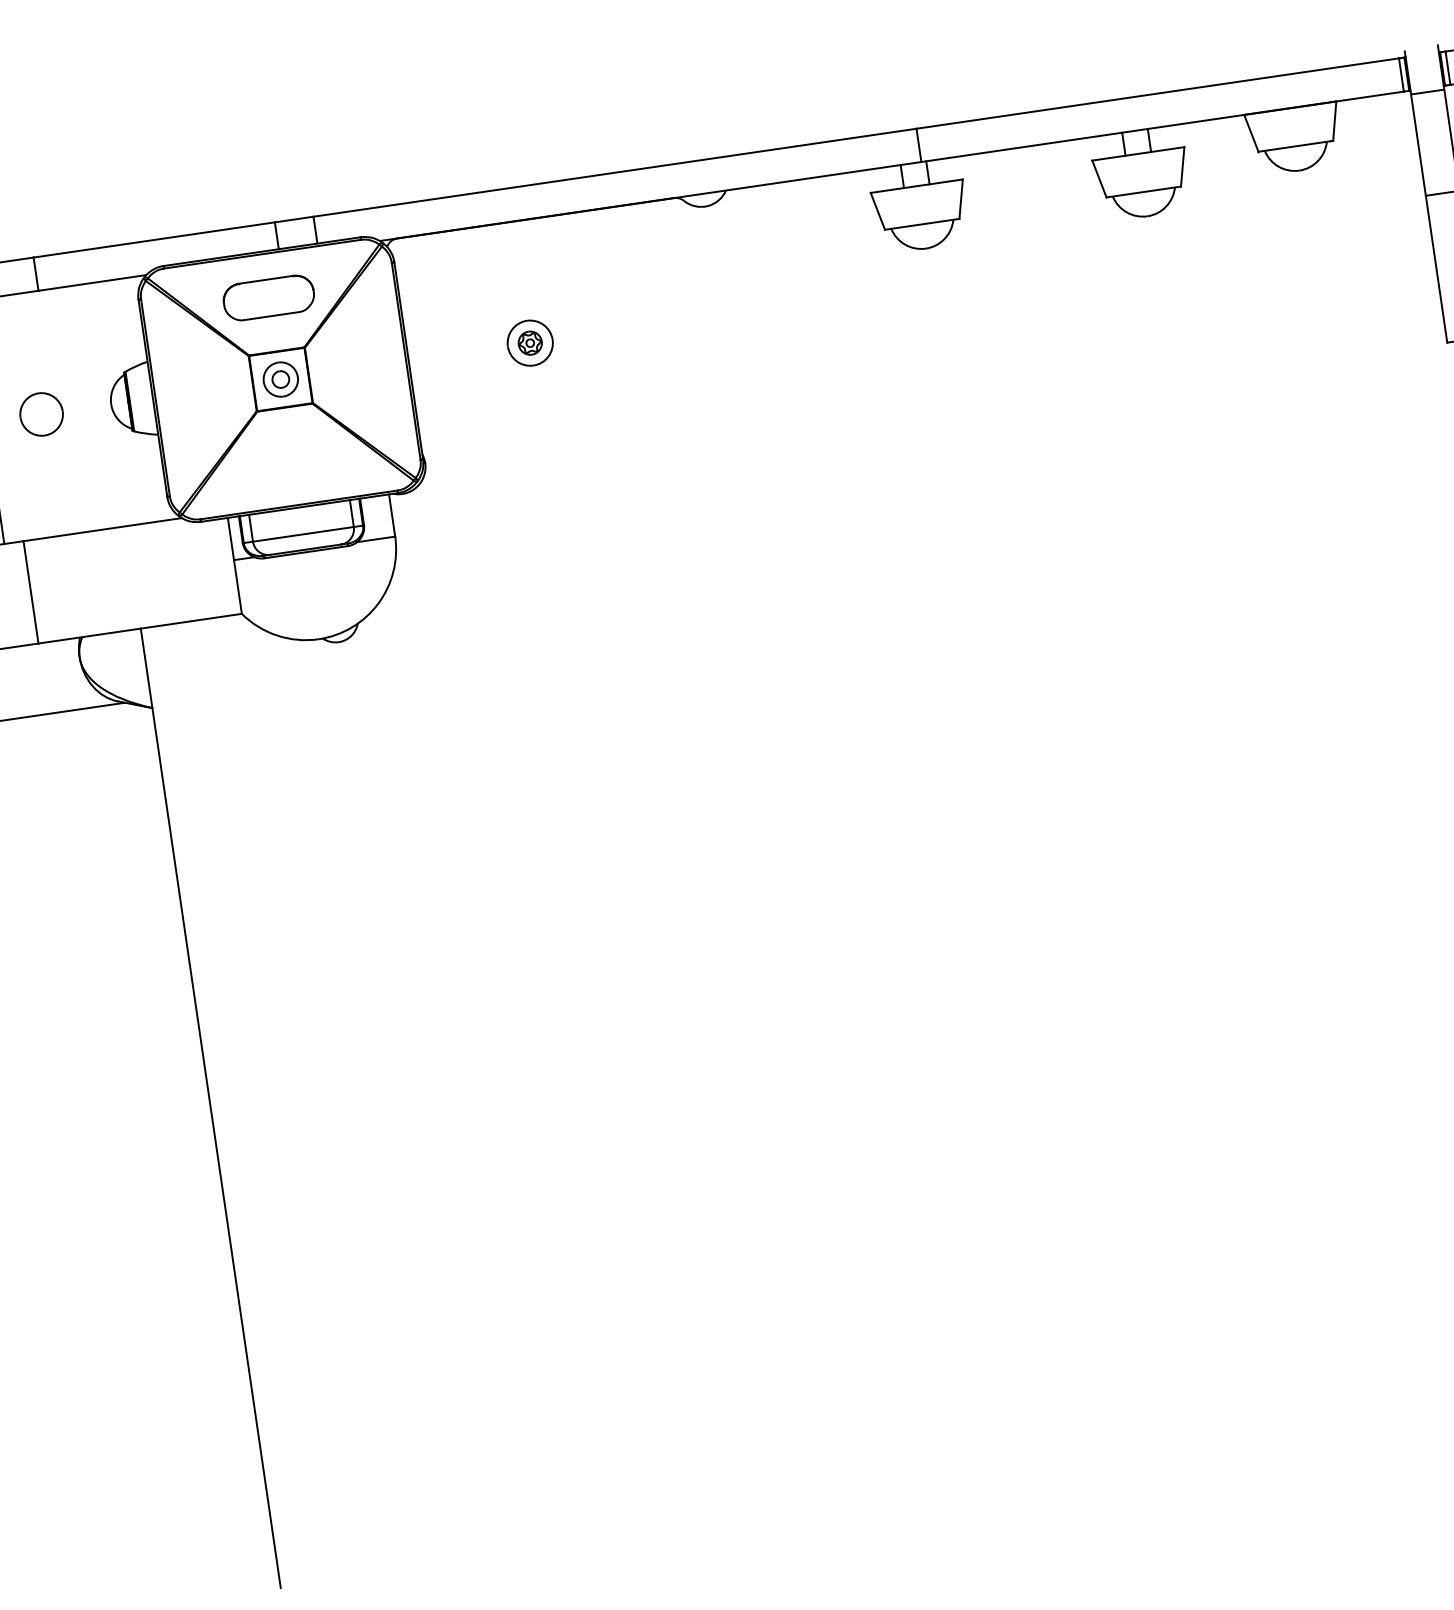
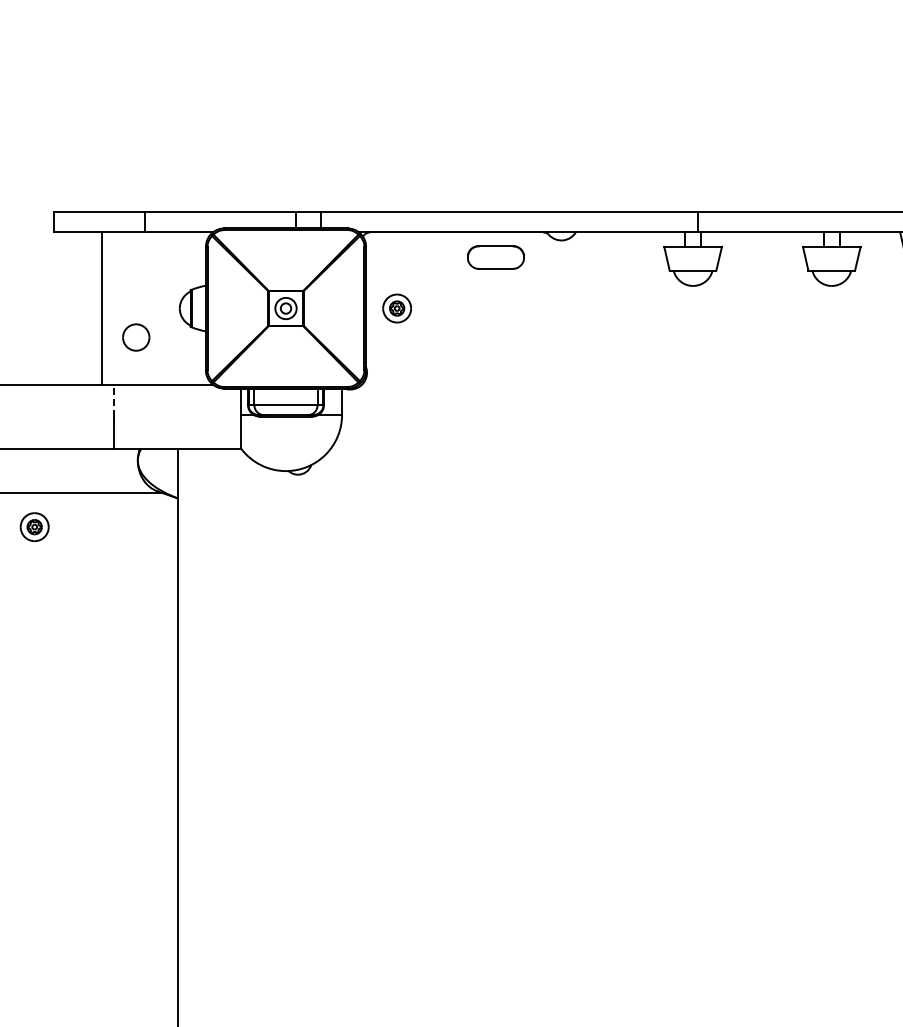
part: (268, 298) -> (495, 257), moved
part: (530, 343) -> (397, 308), moved
part: (42, 414) -> (136, 337), moved
line: (26, 566) -> (113, 400), solid -> dashed

